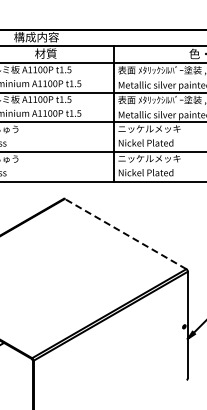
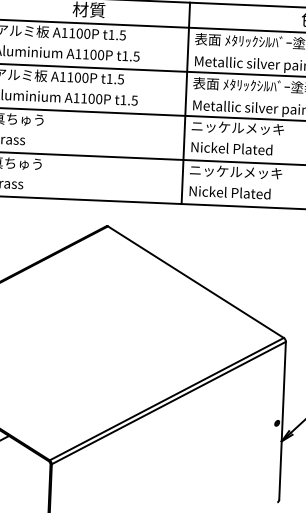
line: (125, 233) -> (195, 281), dashed -> solid

